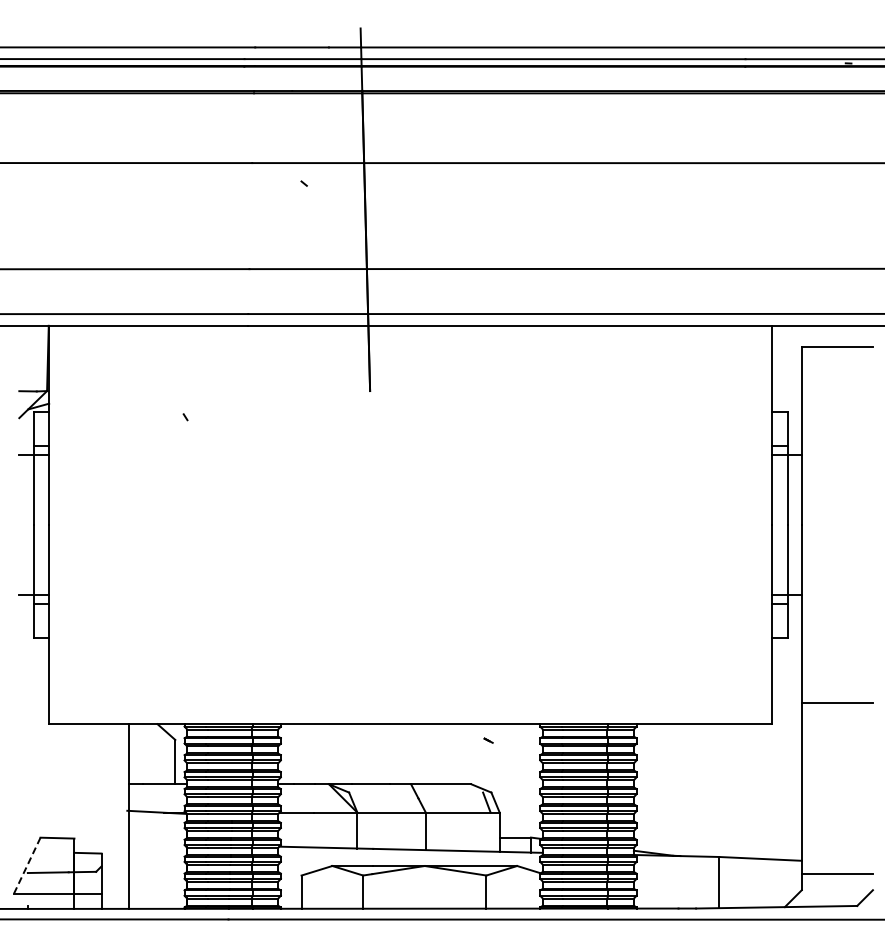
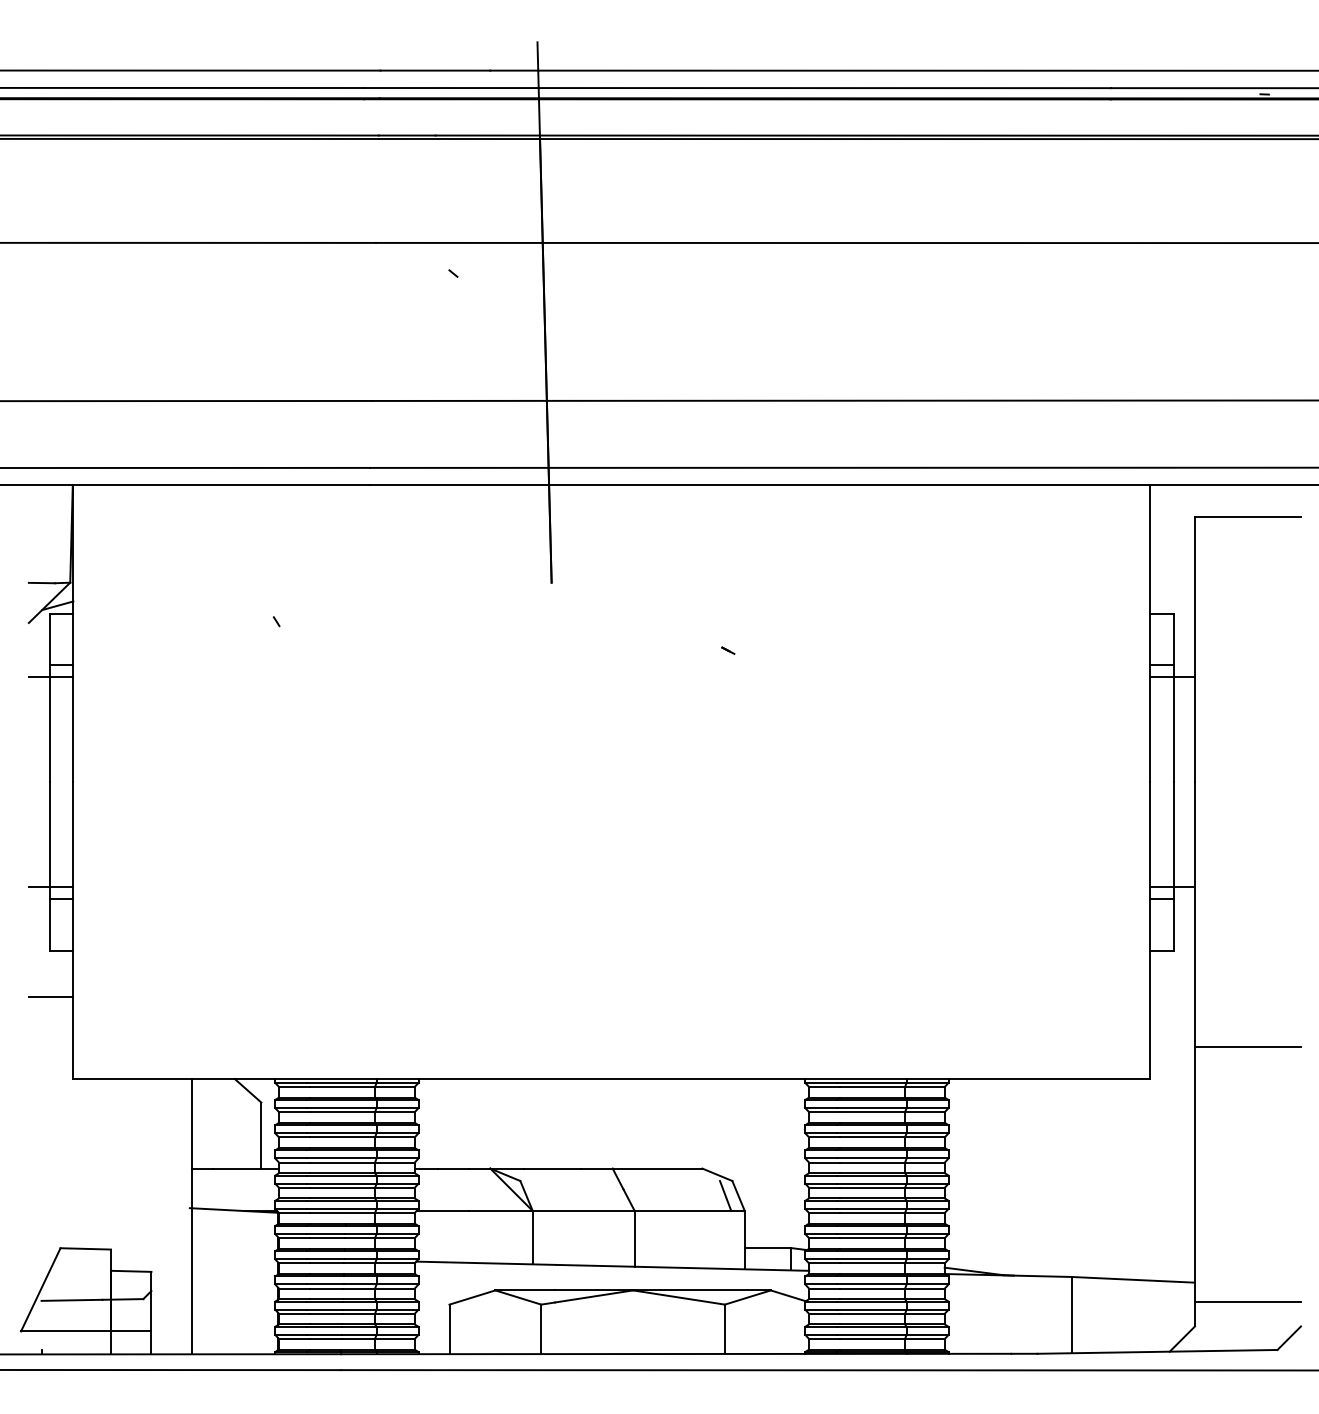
line: (34, 669) -> (51, 997), added
part: (488, 740) -> (728, 650), moved
line: (27, 865) -> (41, 1289), dashed -> solid

